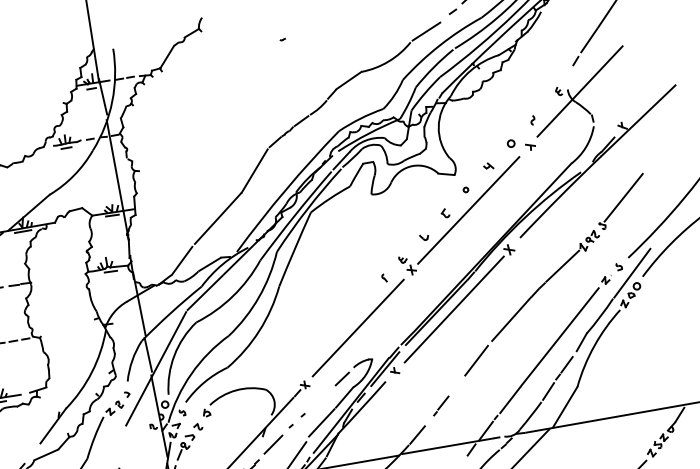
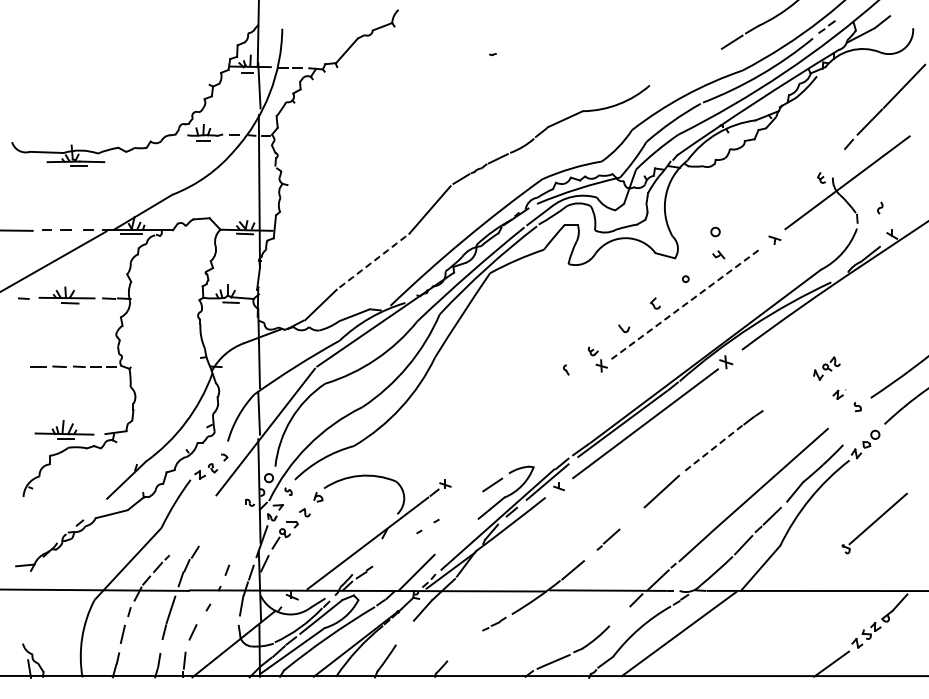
line: (453, 12) -> (708, 57), removed
line: (426, 31) -> (671, 75), removed
part: (532, 119) -> (880, 207), moved
circle: (511, 143) -> (715, 231), moved
part: (621, 201) -> (874, 523), moved
line: (468, 210) -> (684, 304), solid -> dashed
arc: (218, 218) -> (374, 260), solid -> dashed
line: (561, 265) -> (787, 393), removed
line: (632, 273) -> (872, 417), removed
part: (606, 279) -> (839, 394), moved
line: (511, 319) -> (713, 448), solid -> dashed
line: (357, 327) -> (522, 425), removed
line: (321, 422) -> (457, 534), removed
line: (273, 444) -> (393, 550), removed

